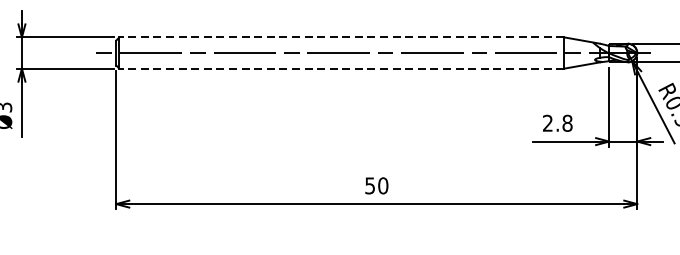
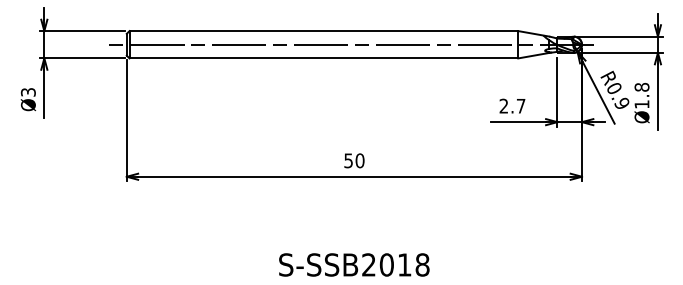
line: (341, 37) -> (323, 31), dashed -> solid
line: (341, 68) -> (323, 58), dashed -> solid
text: (566, 122) -> (520, 105), 2.8 -> 2.7

